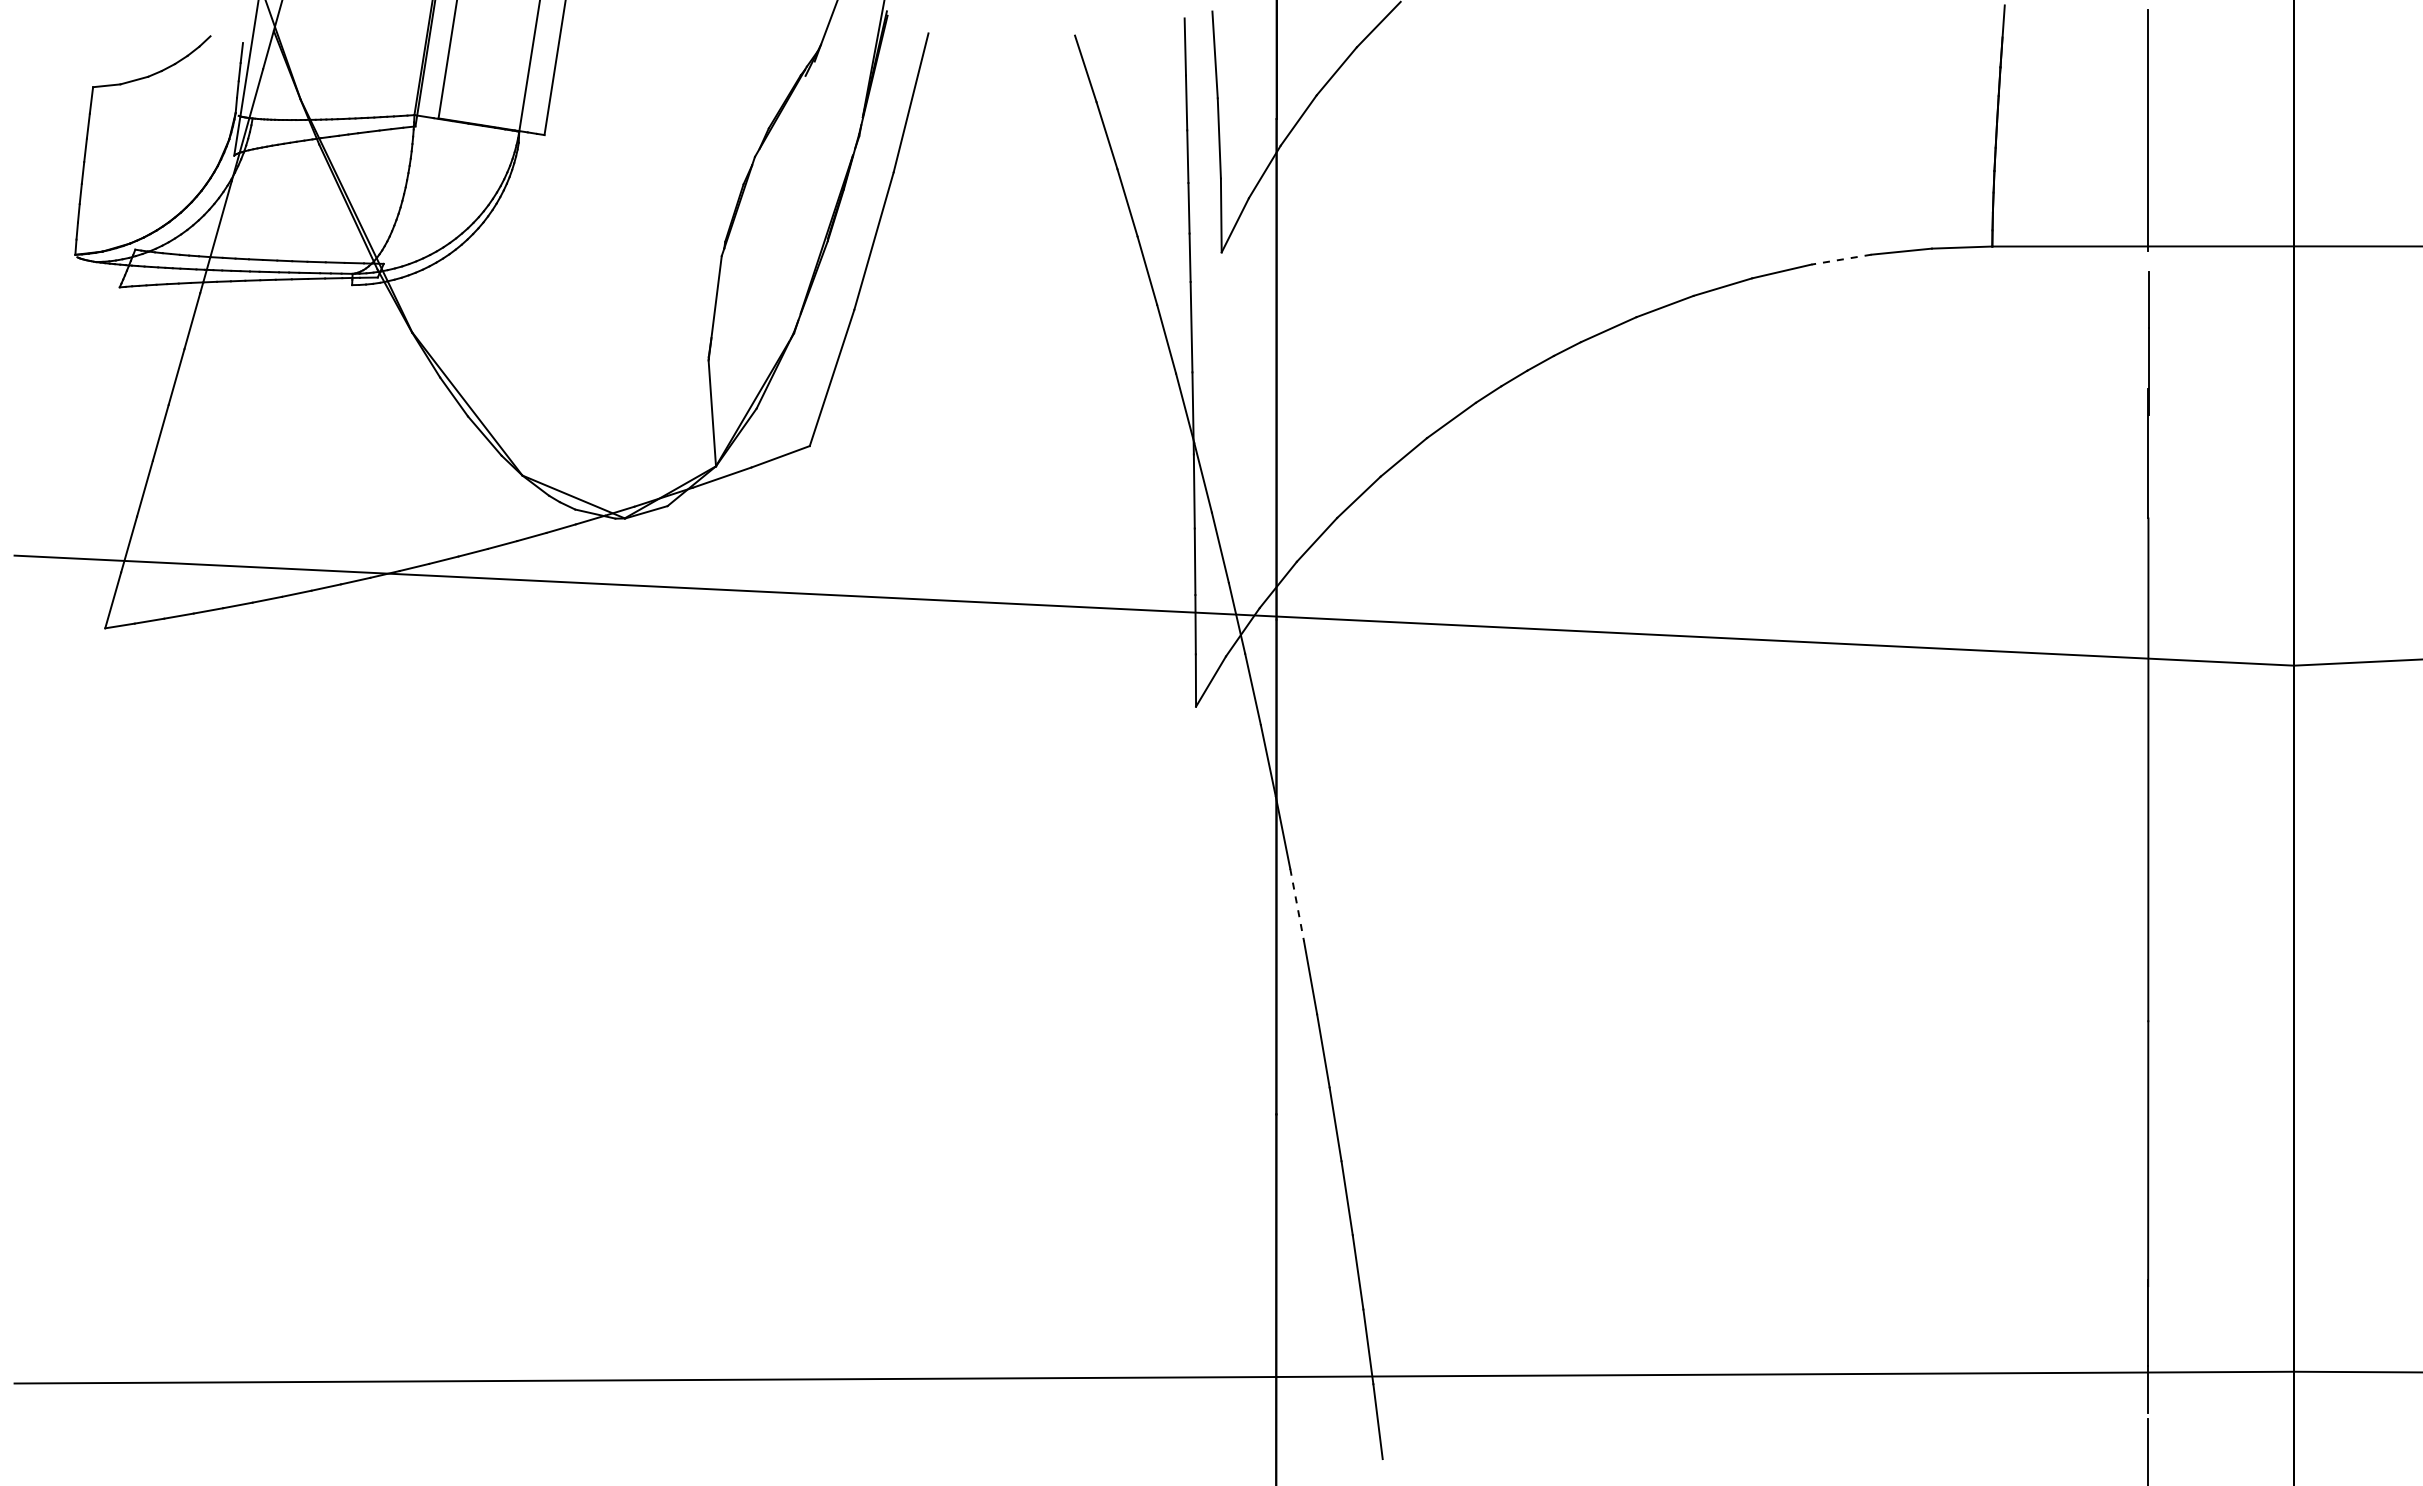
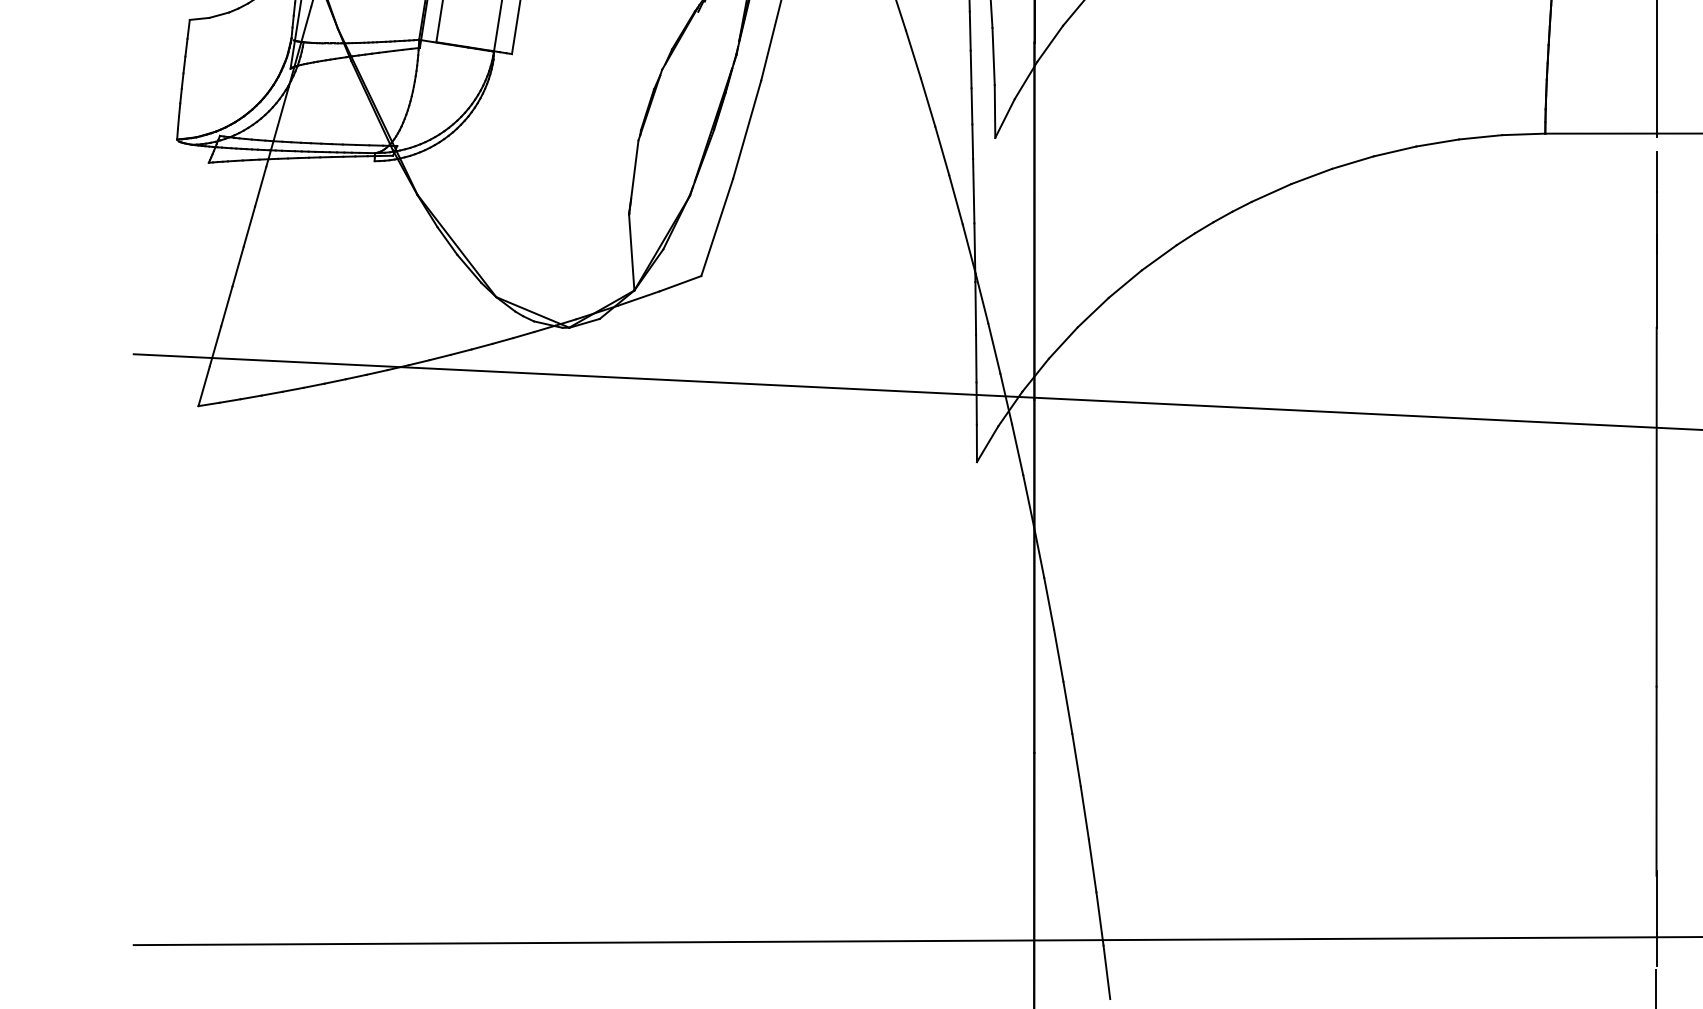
line: (1841, 259) -> (1437, 142), dashed -> solid
line: (1297, 905) -> (1049, 603), dashed -> solid

